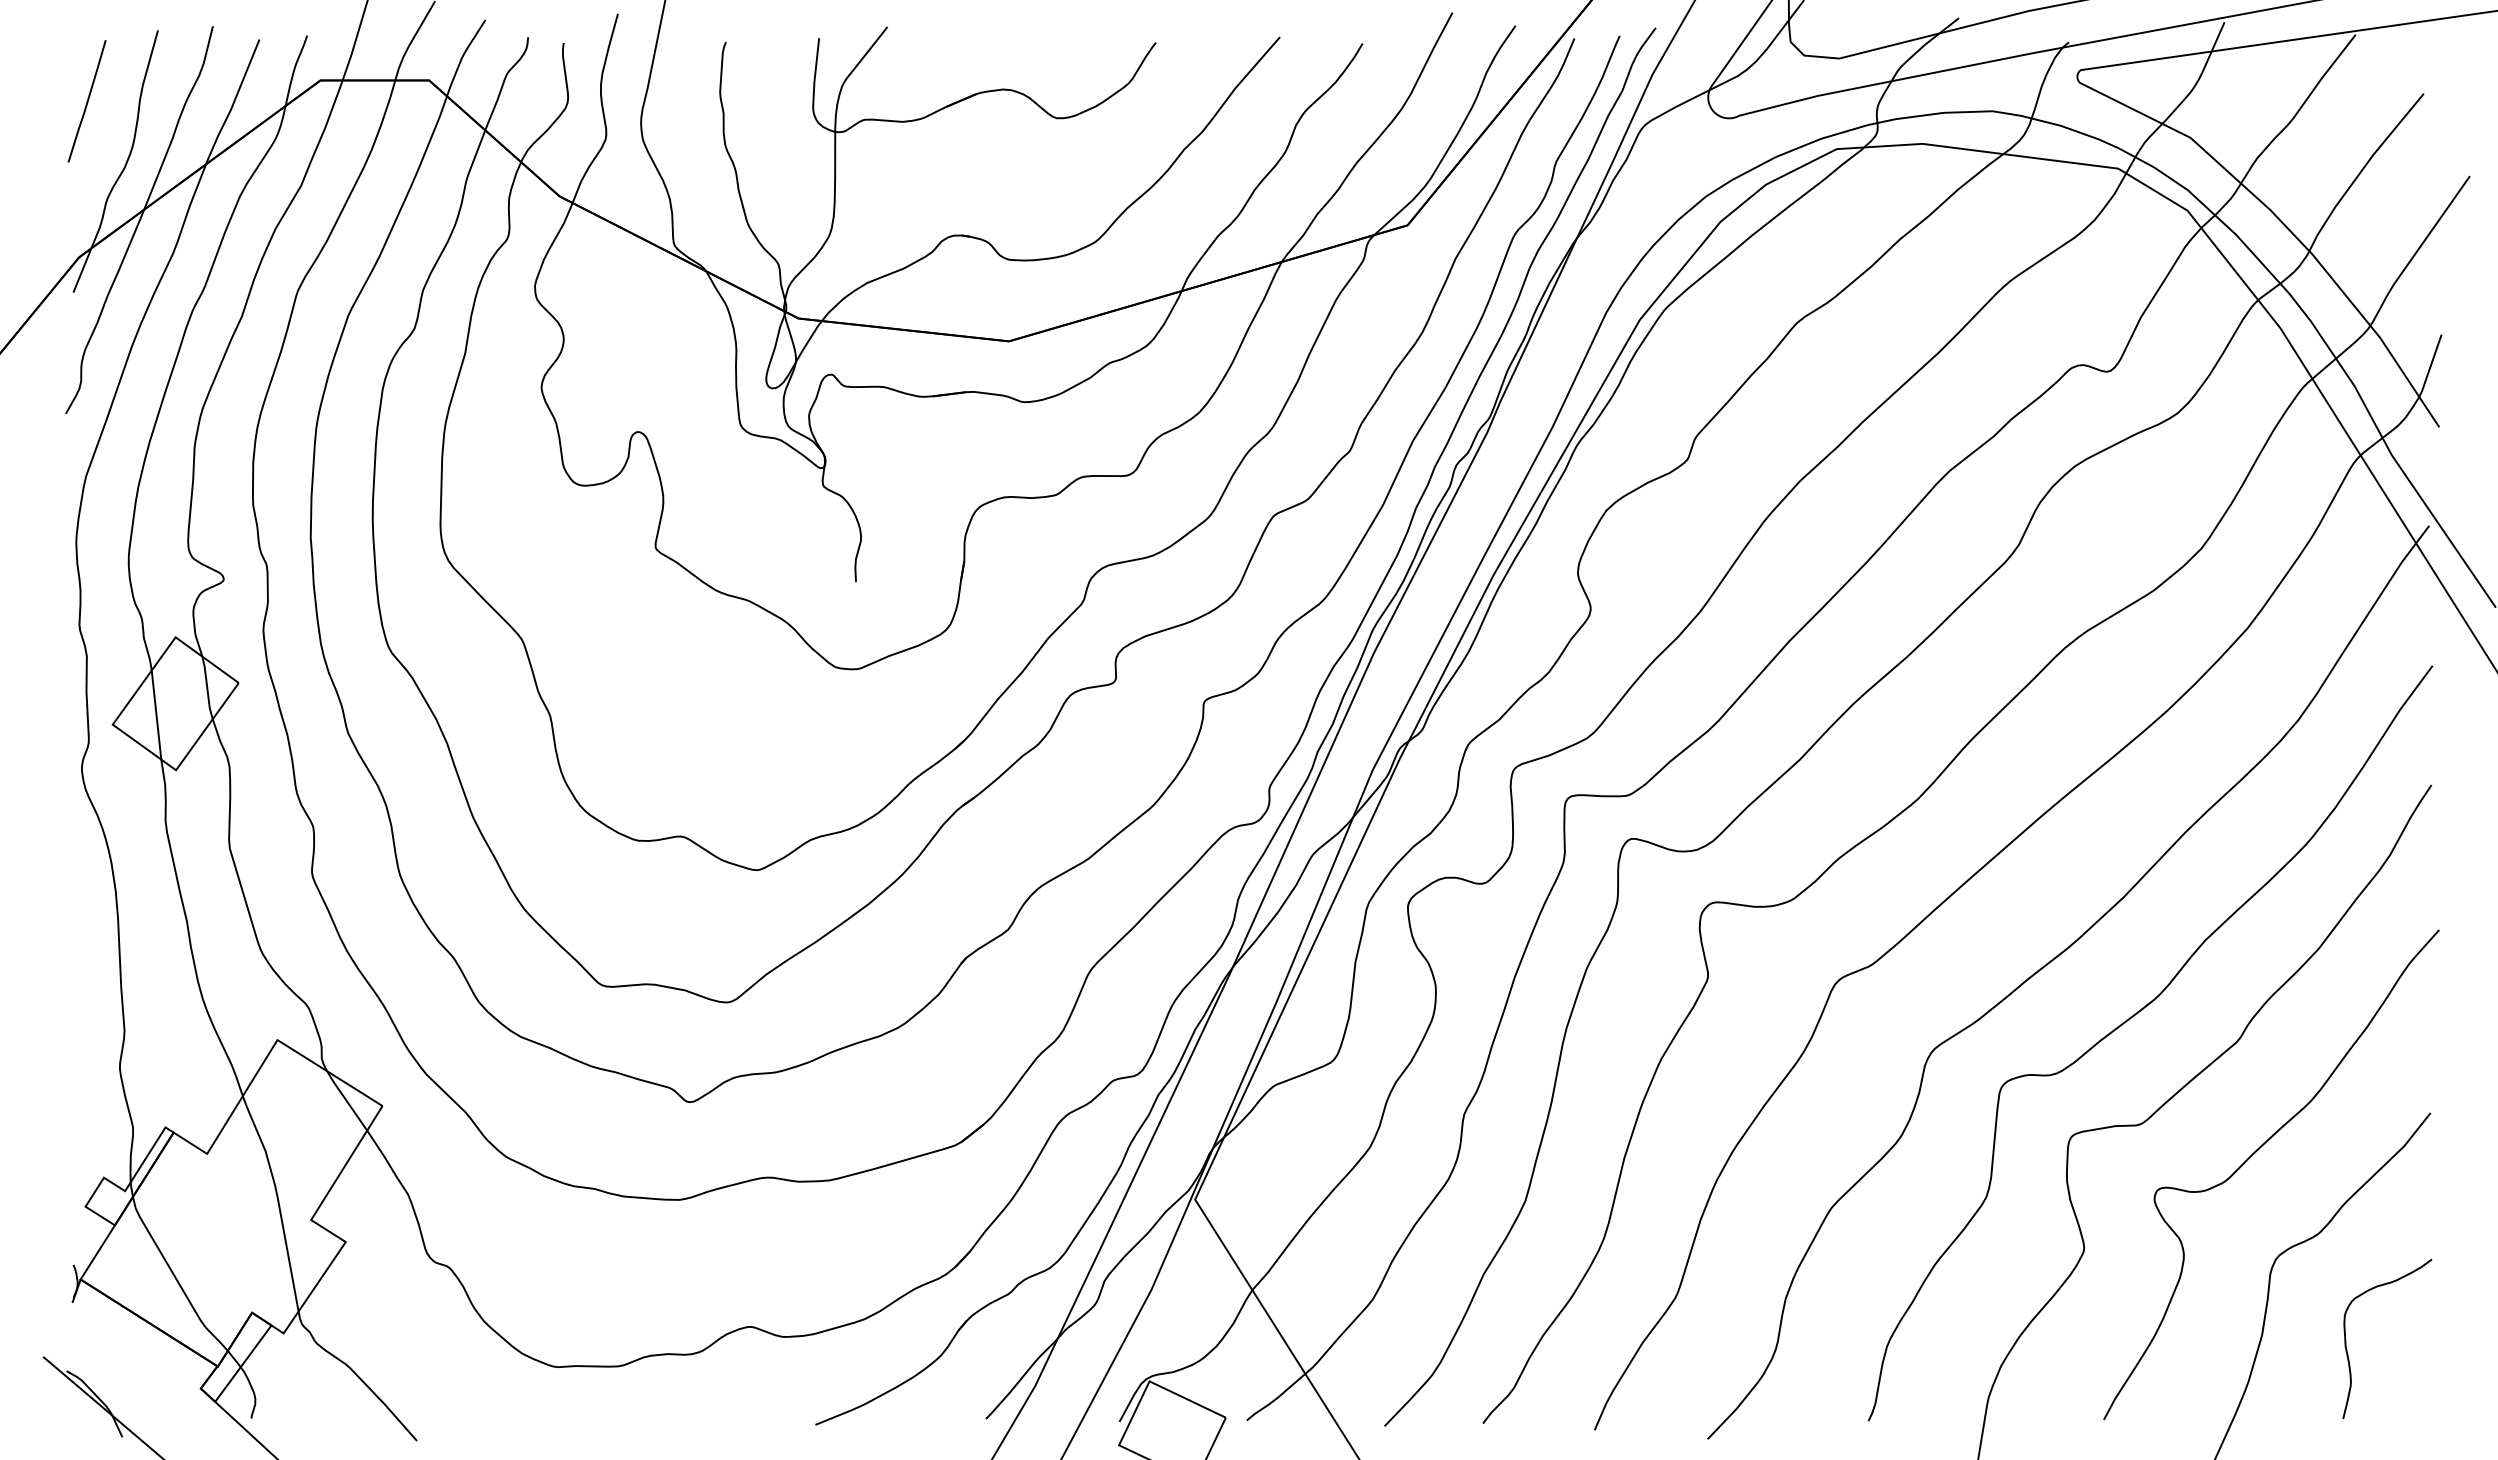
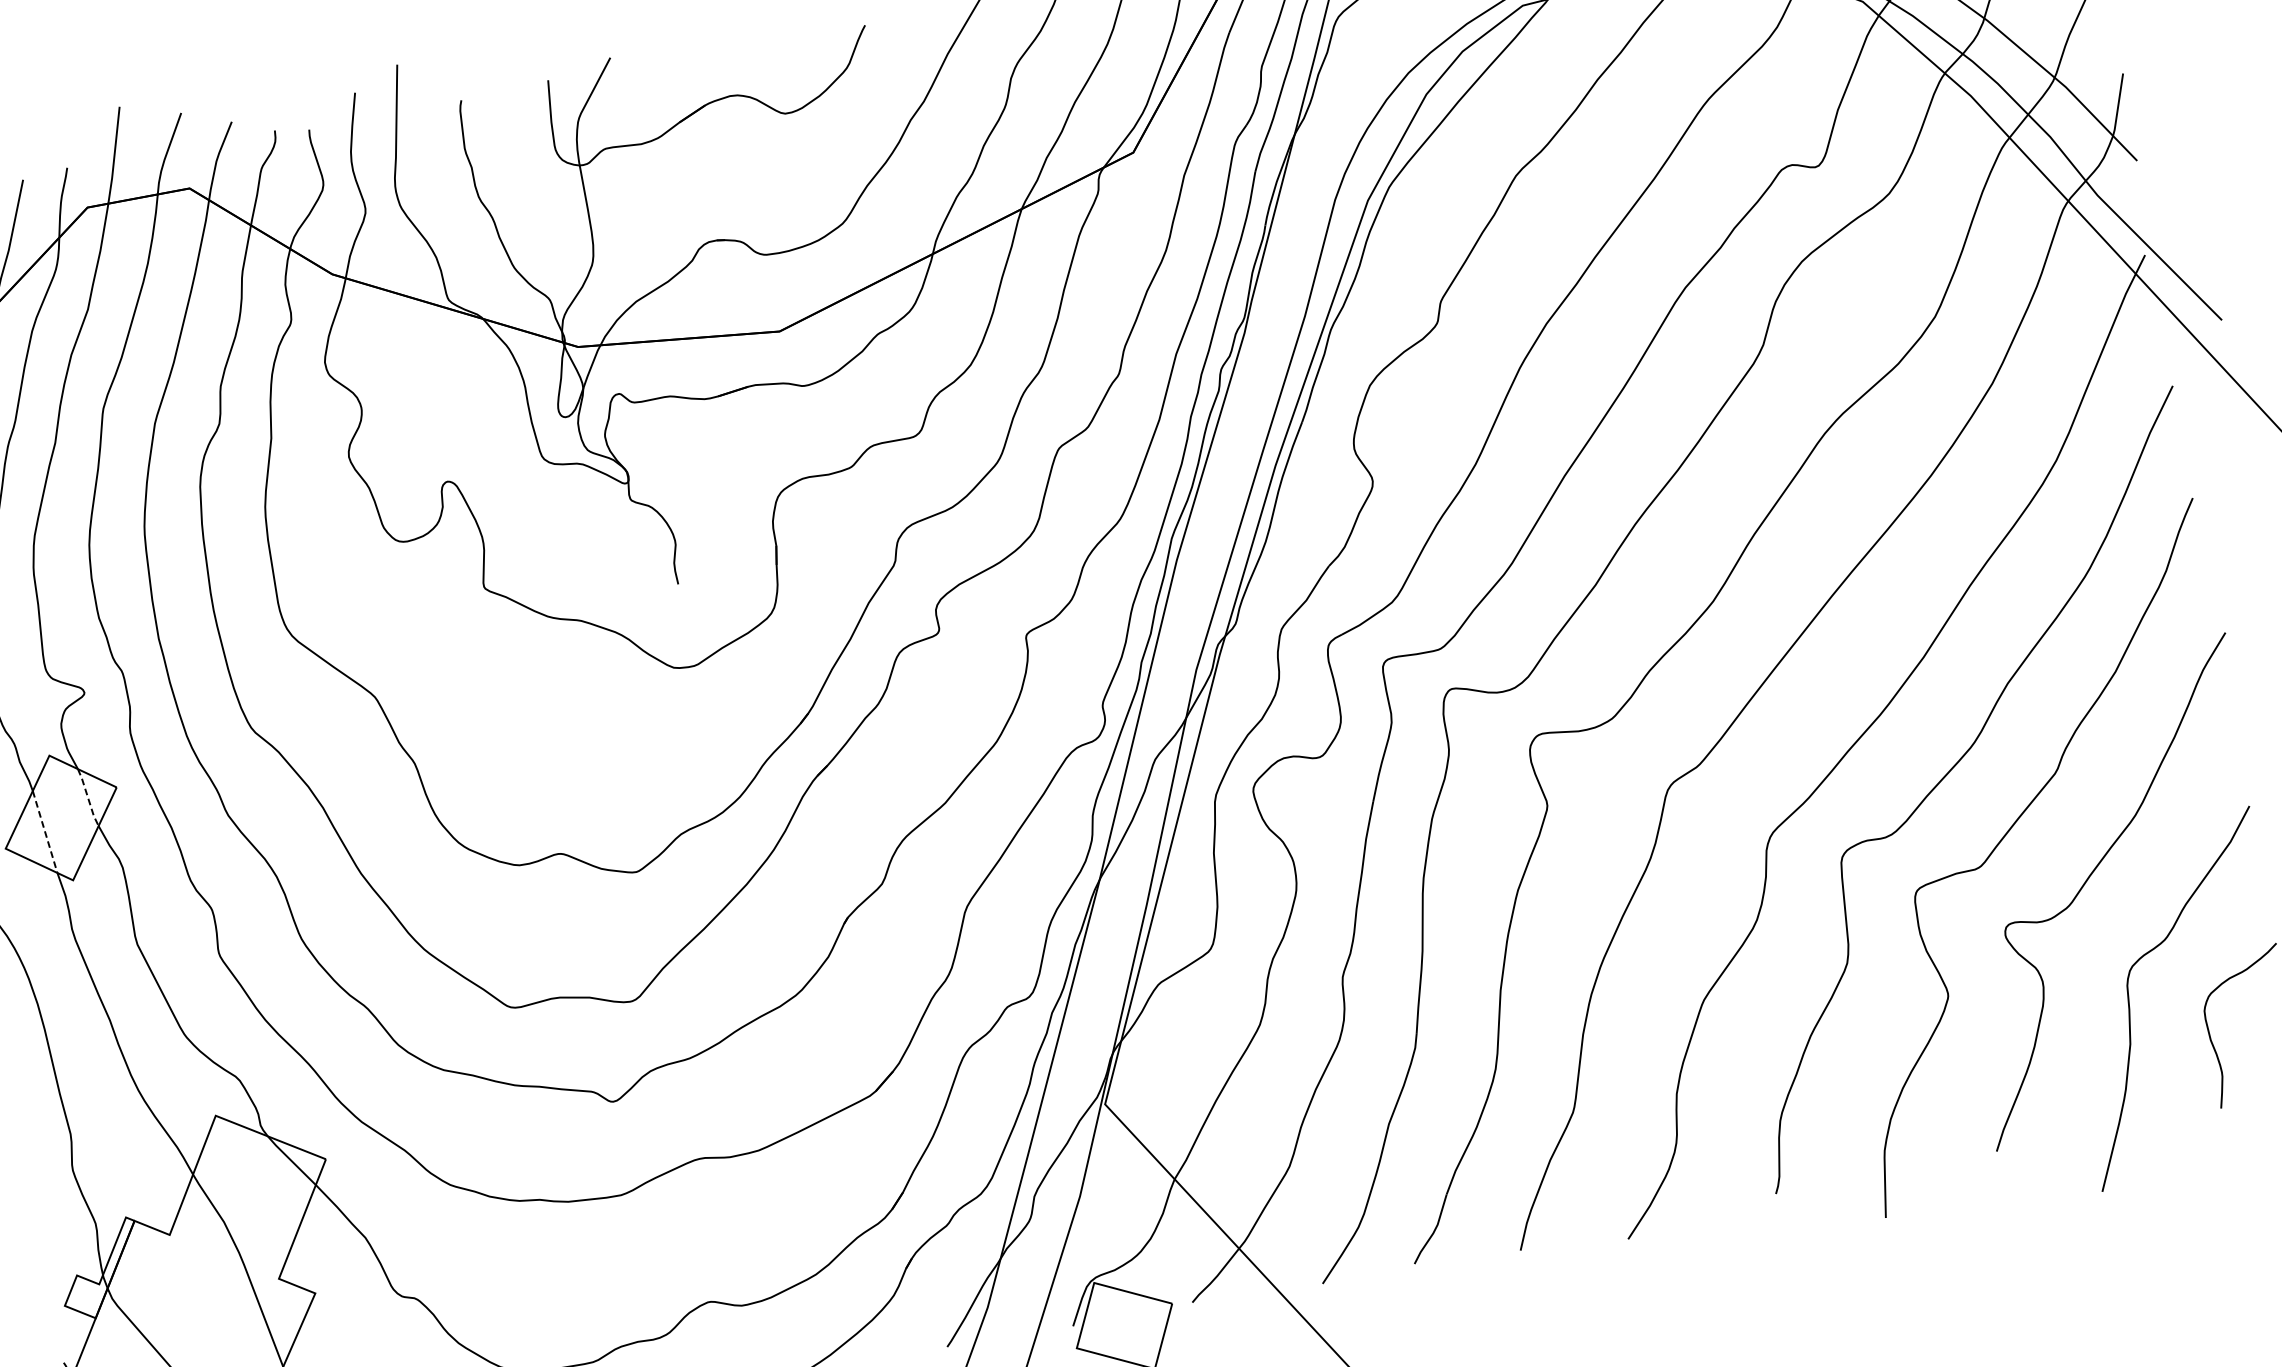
line: (207, 688) -> (88, 798), solid -> dashed
line: (156, 715) -> (45, 832), solid -> dashed

